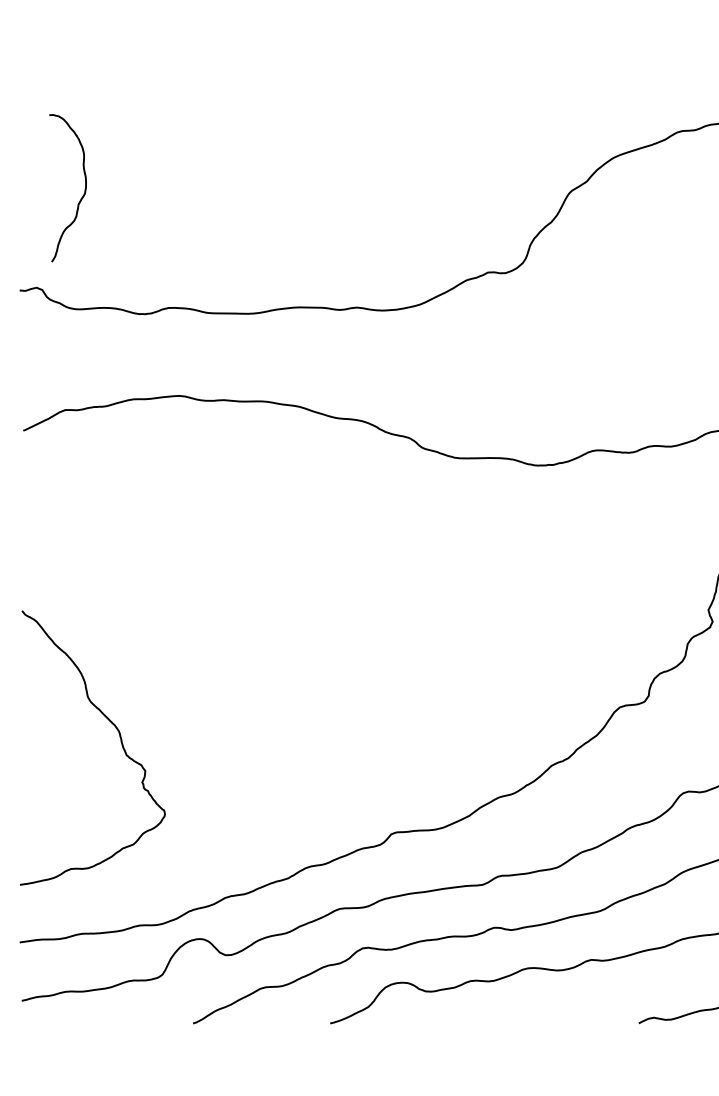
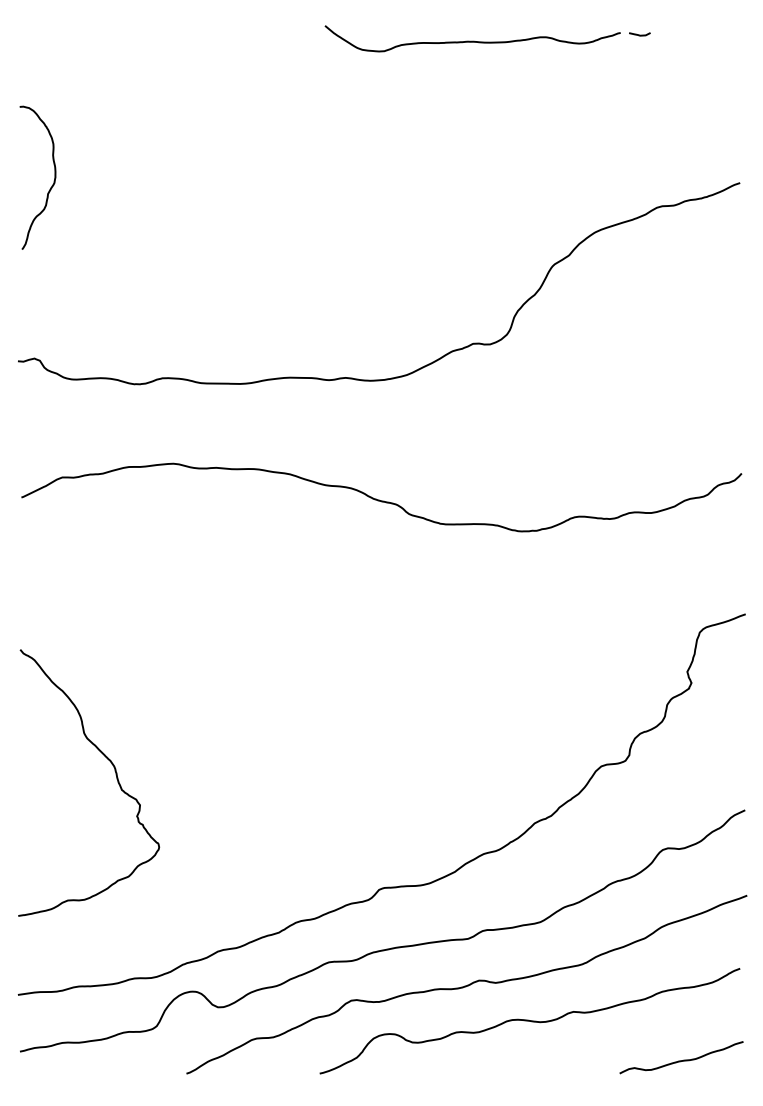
curve: (81, 196) -> (51, 185), moved
curve: (120, 740) -> (115, 775), moved

